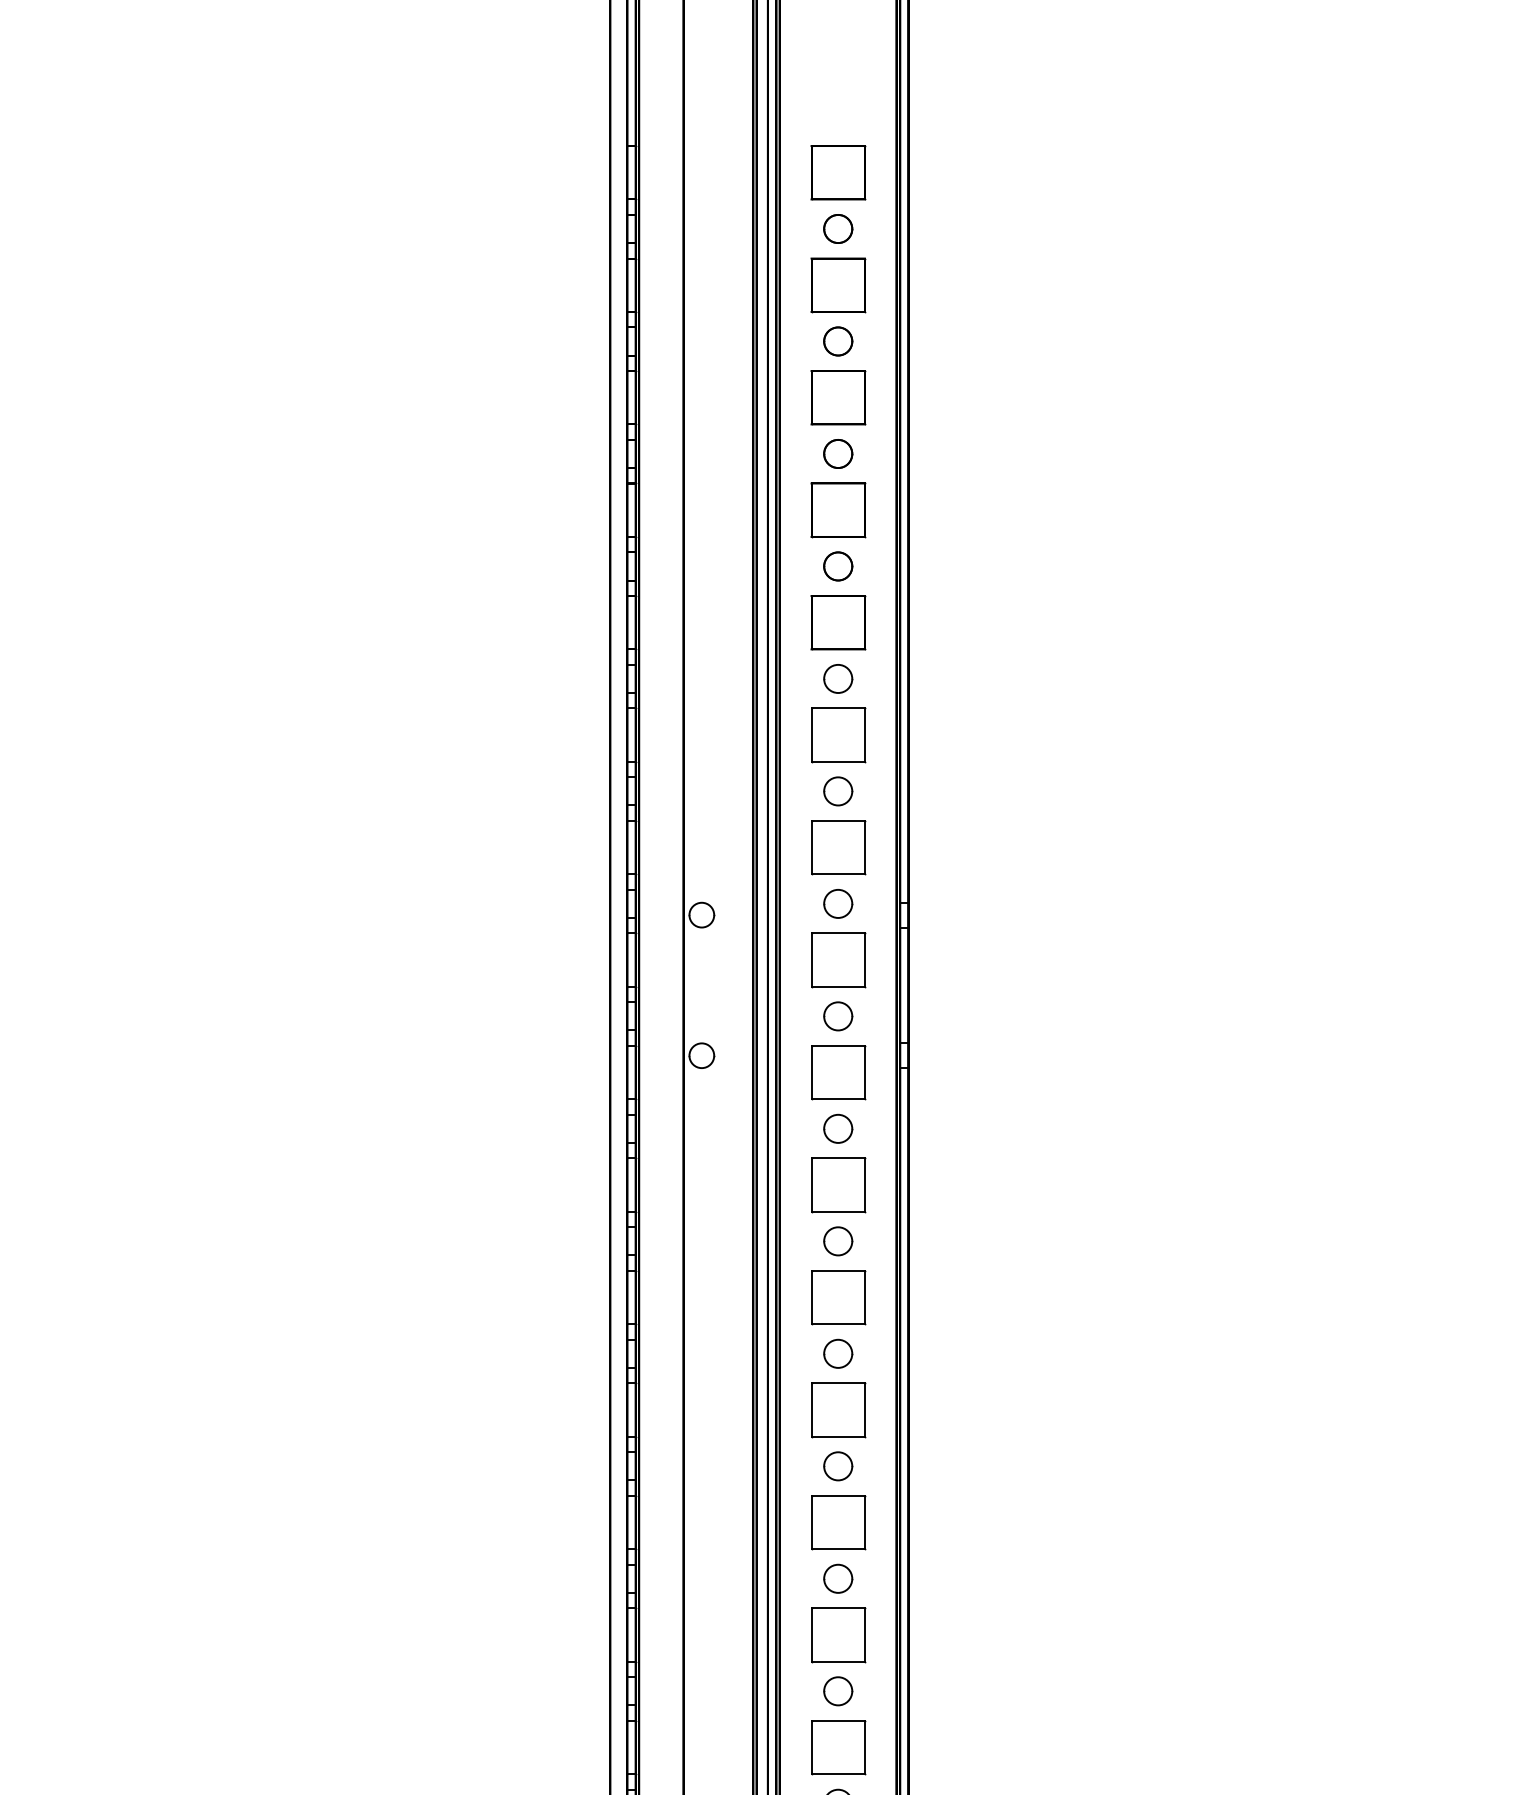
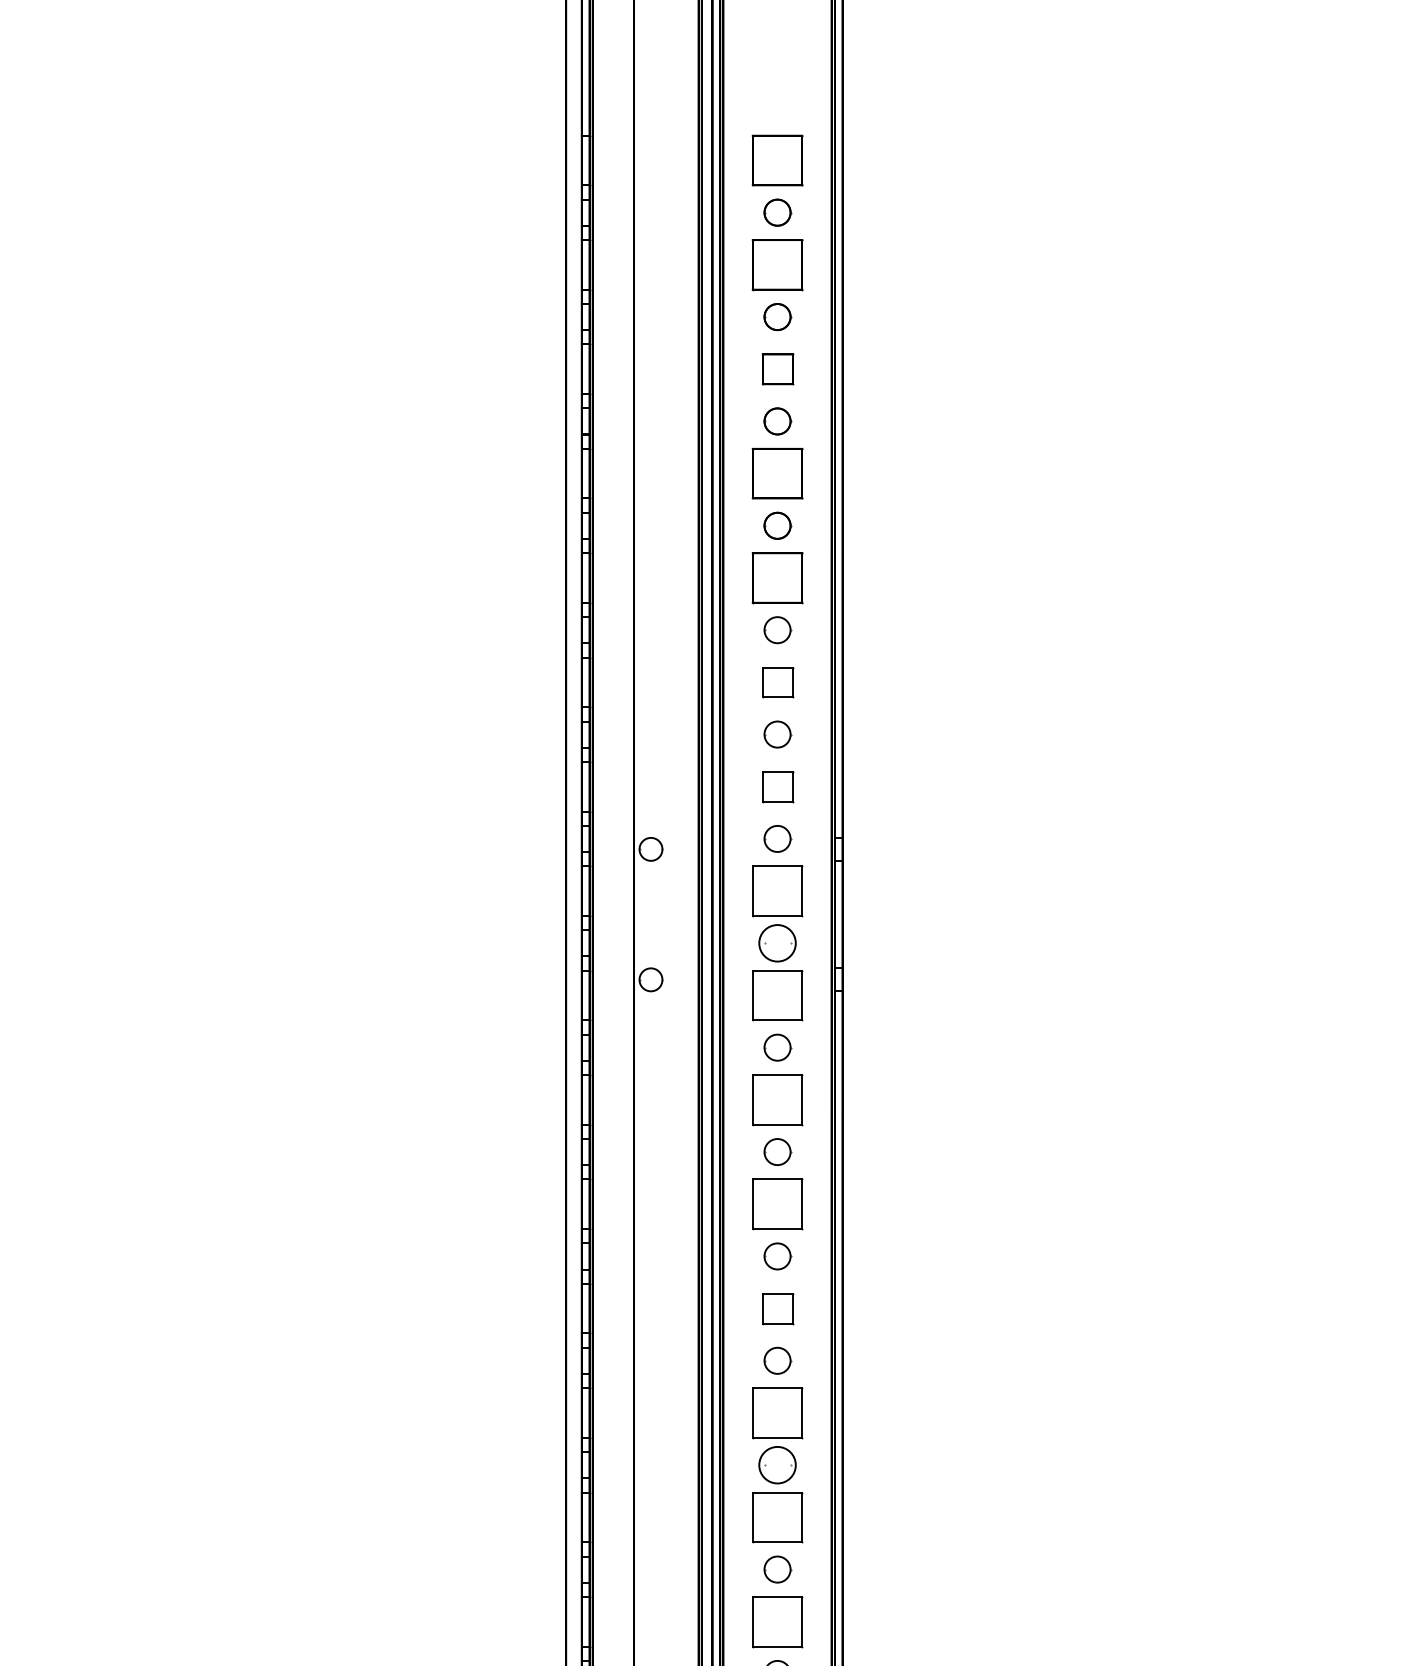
part: (838, 397) -> (777, 369), size x0.6
part: (838, 735) -> (777, 682), size x0.6
part: (838, 847) -> (777, 786), size x0.6
circle: (838, 1016) -> (777, 943), size x1.4
part: (838, 1410) -> (777, 1309), size x0.6
circle: (838, 1578) -> (777, 1464), size x1.4

